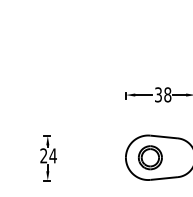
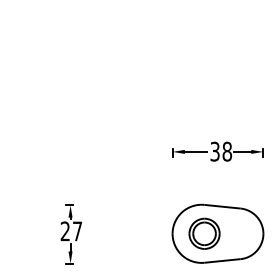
text: (53, 155) -> (77, 231), 24 -> 27

